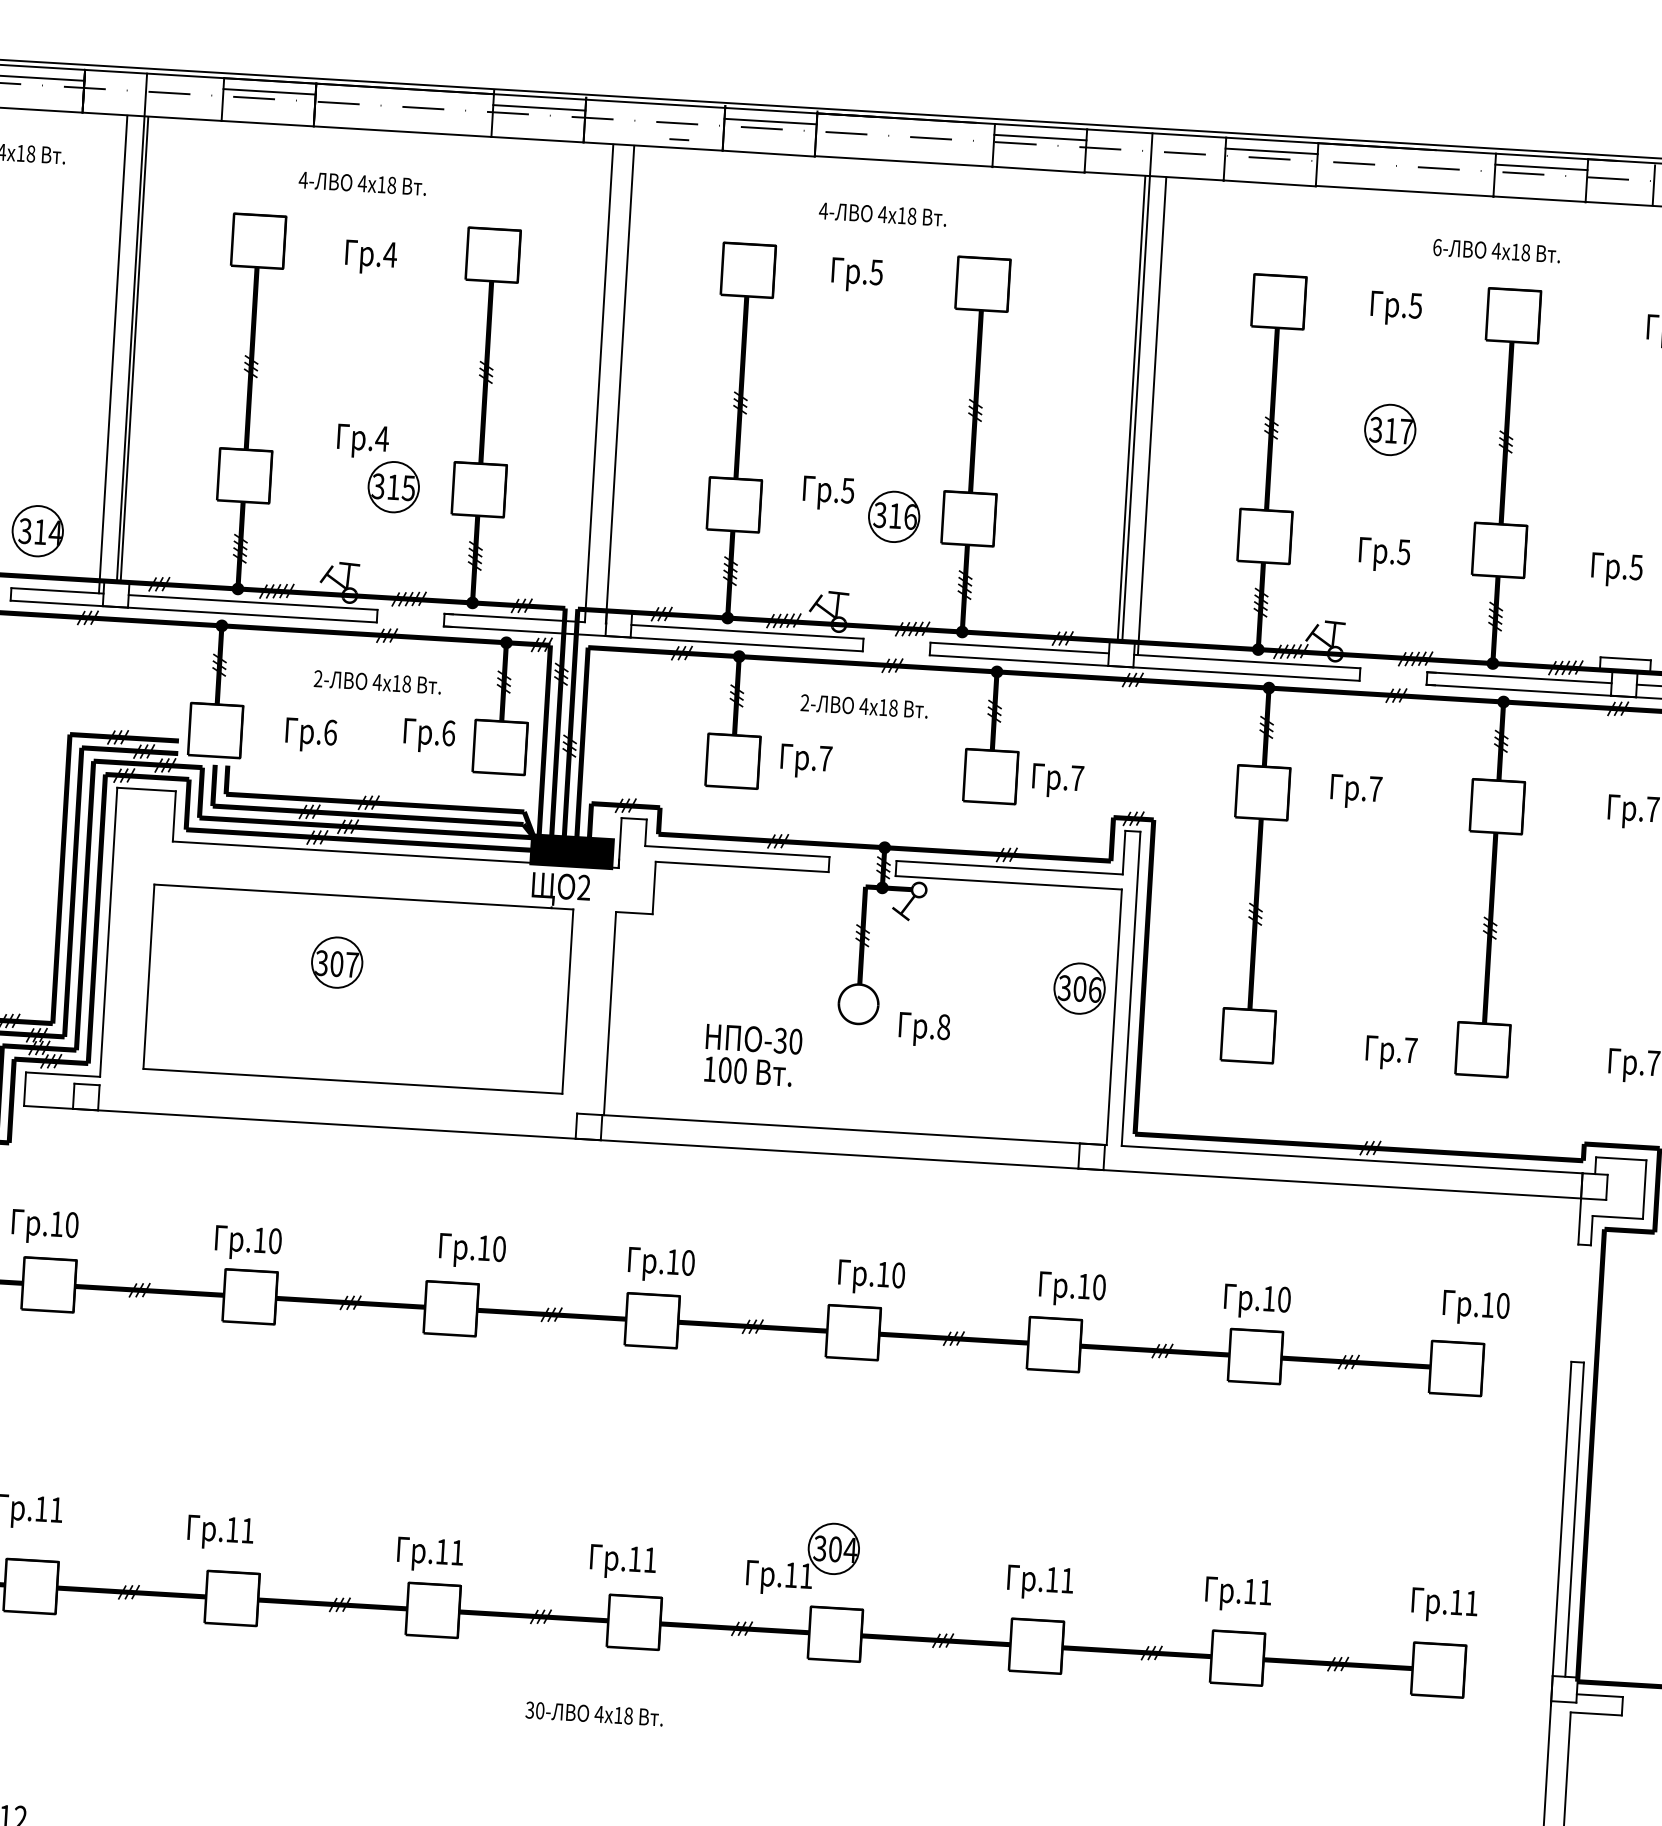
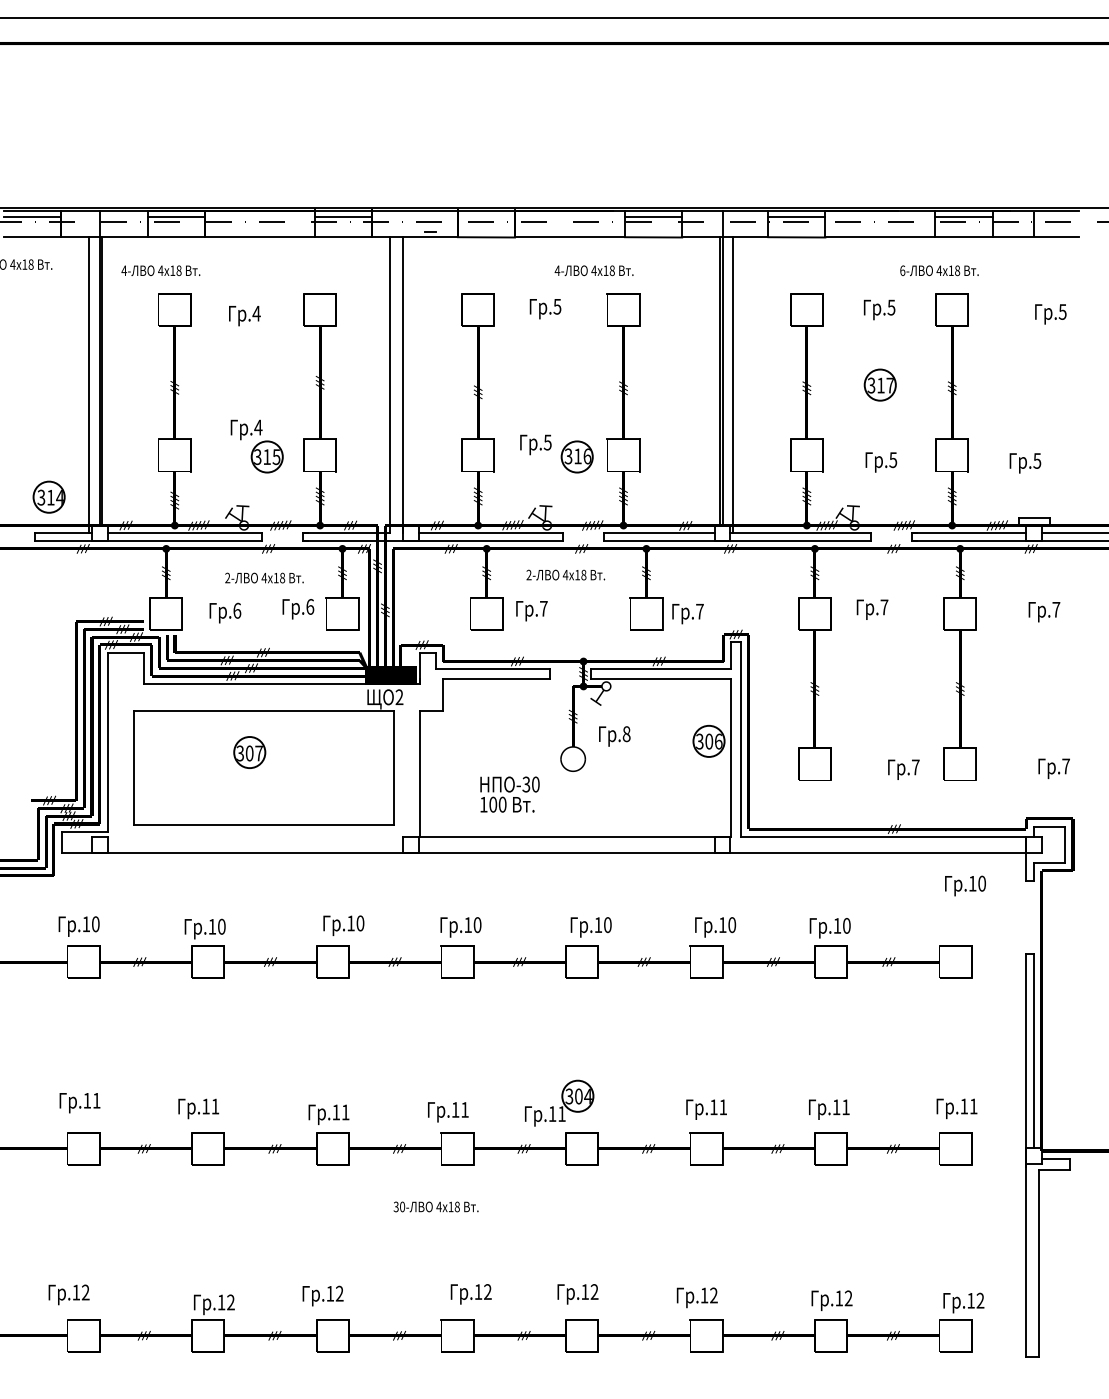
line: (770, 121) -> (486, 217), removed
text: (362, 183) -> (160, 270), moved
text: (881, 214) -> (593, 270), moved
text: (924, 1029) -> (614, 736), moved
text: (1476, 1307) -> (965, 885), moved

